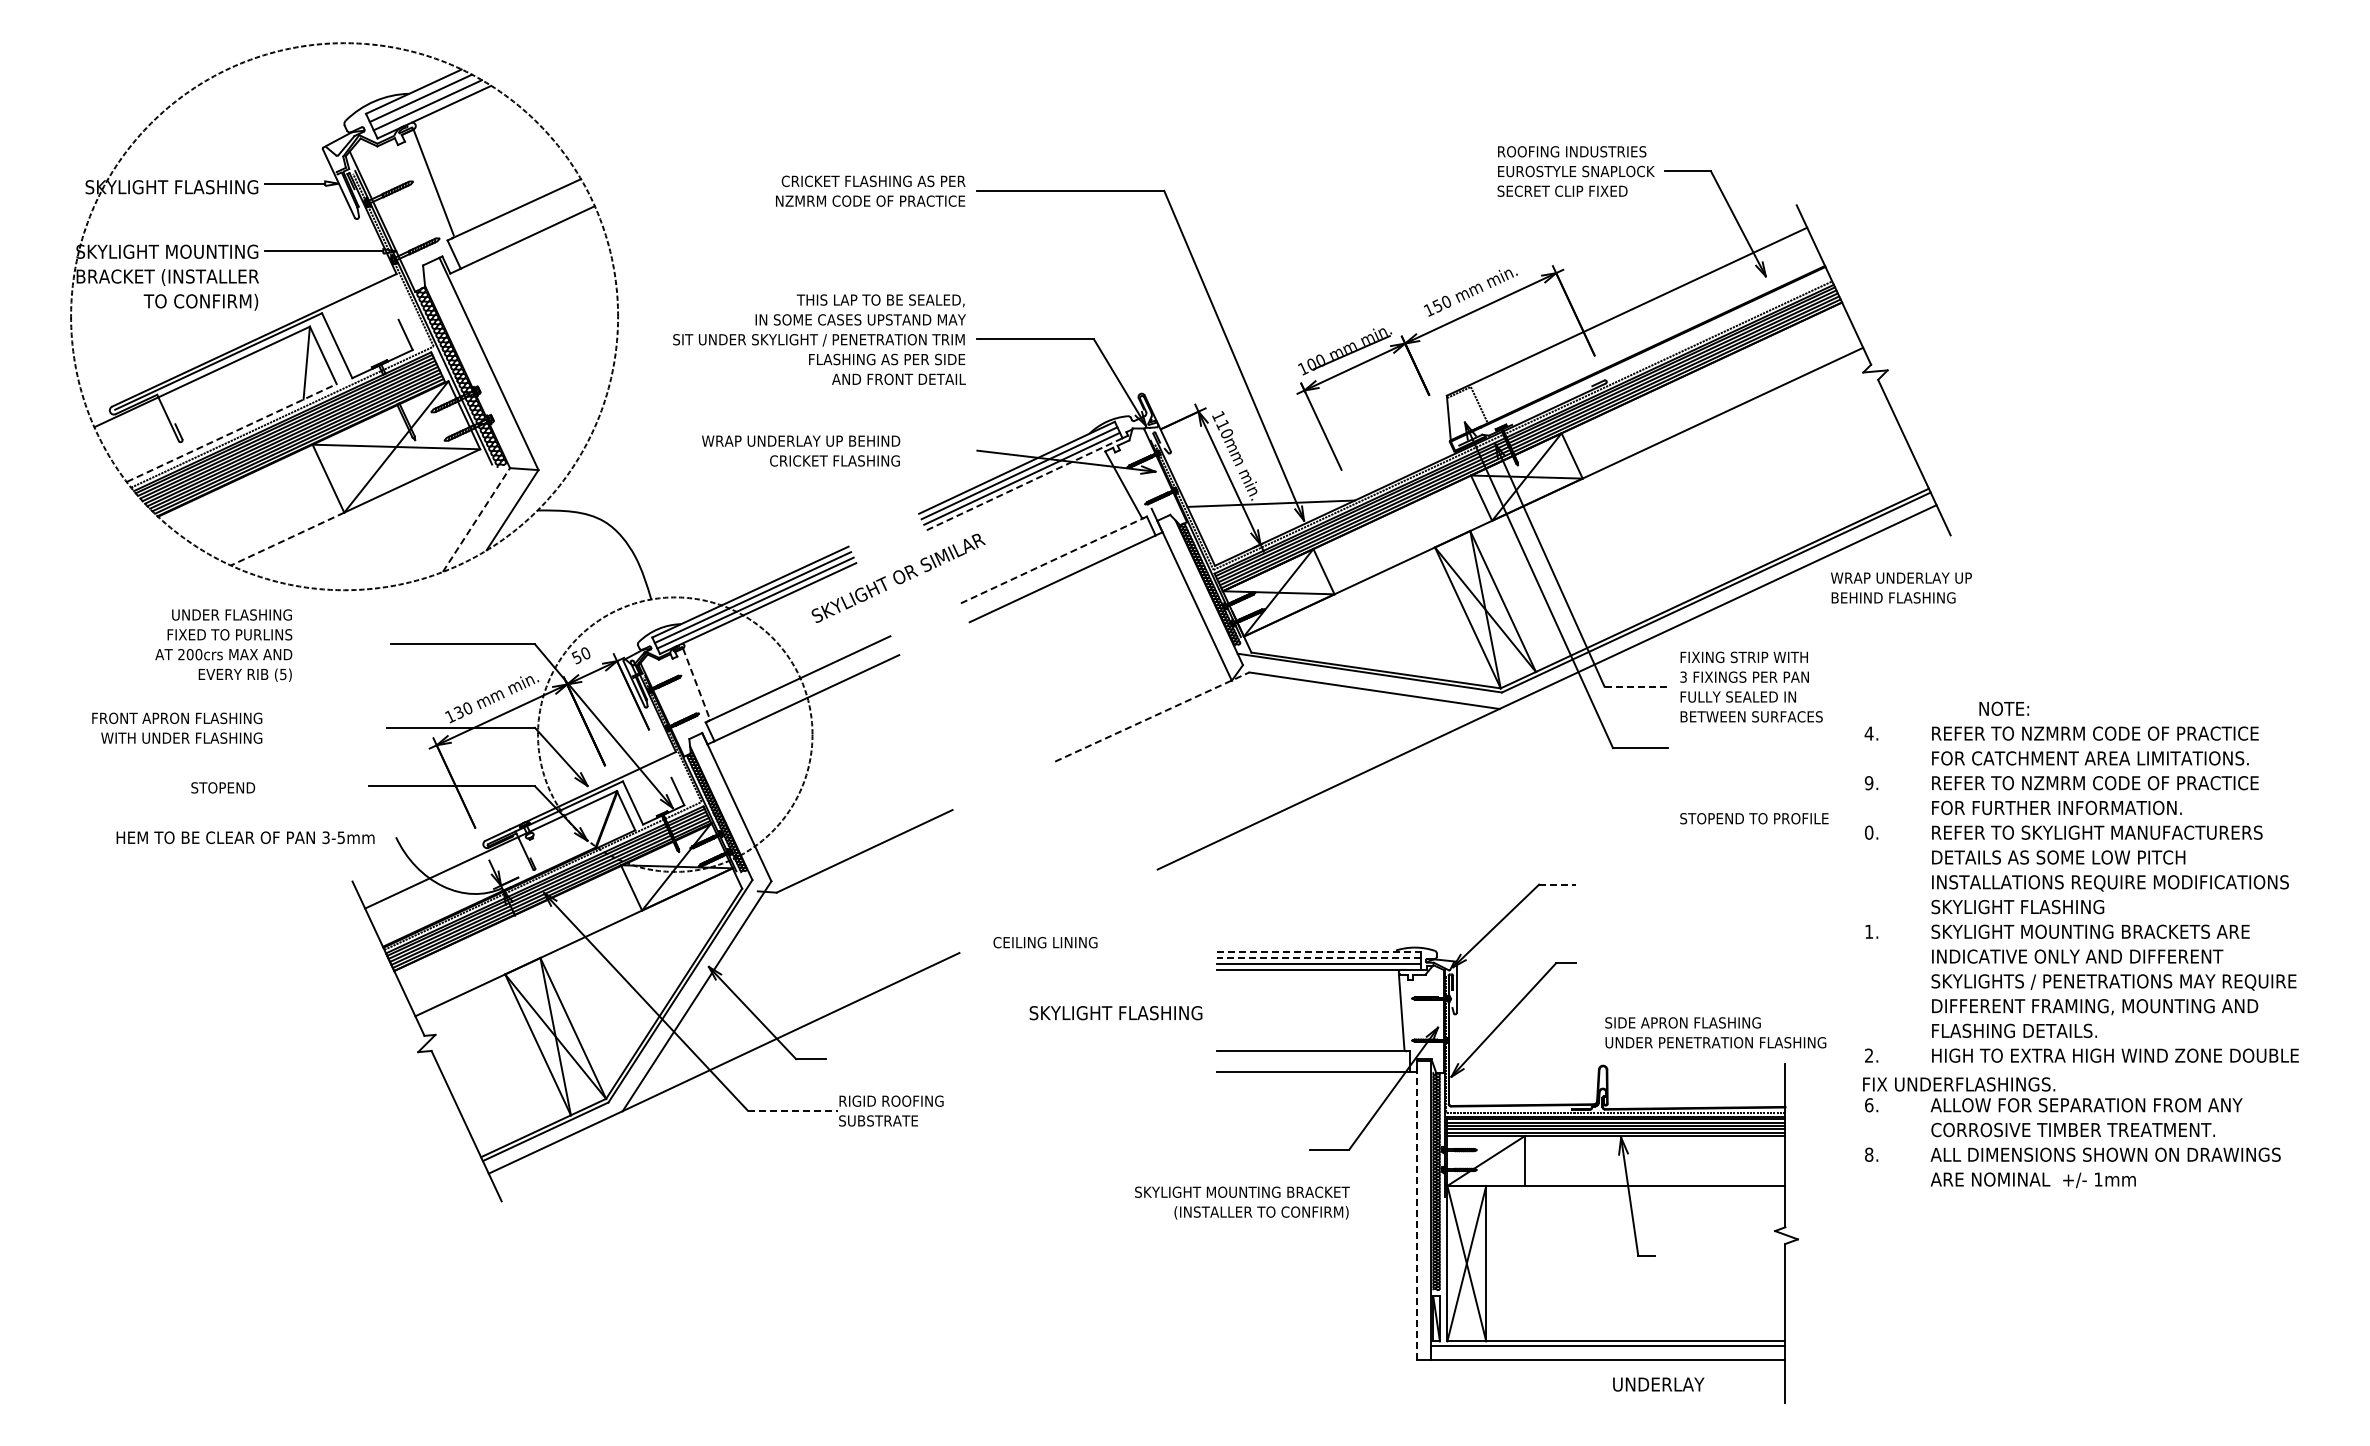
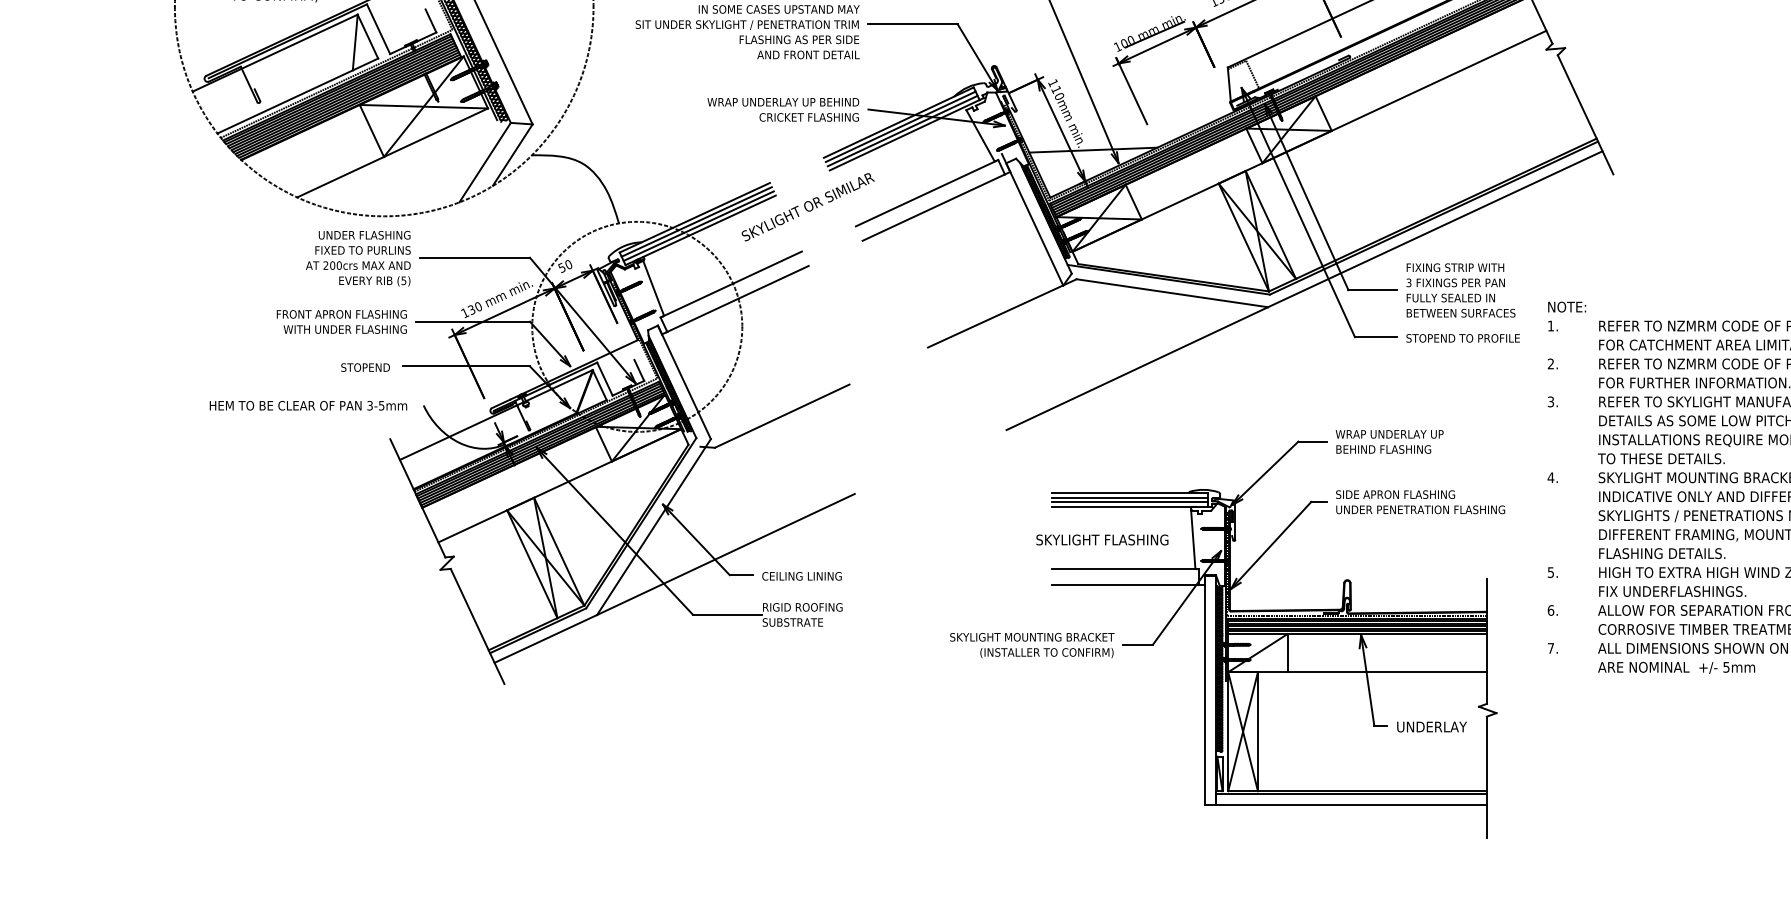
line: (231, 433) -> (297, 96), dashed -> solid
text: (801, 450) -> (783, 109), moved
line: (1025, 484) -> (905, 135), dashed -> solid
line: (476, 520) -> (485, 162), dashed -> solid
line: (287, 539) -> (340, 177), dashed -> solid
line: (1052, 560) -> (925, 193), dashed -> solid
text: (1901, 587) -> (1389, 441), moved
text: (223, 645) -> (358, 258), moved
line: (696, 683) -> (653, 287), dashed -> solid
line: (1636, 686) -> (1372, 290), dashed -> solid
text: (2003, 708) -> (1566, 306), moved
line: (1152, 717) -> (1002, 313), dashed -> solid
text: (177, 727) -> (342, 321), moved
text: (1868, 733) -> (1550, 325), 4. -> 1.
text: (1868, 783) -> (1550, 364), 9. -> 2.
text: (223, 787) -> (365, 367), moved
text: (1754, 818) -> (1463, 338), moved
text: (1869, 832) -> (1551, 401), 0. -> 3.
line: (1558, 884) -> (1313, 441), dashed -> solid
text: (2017, 906) -> (1664, 458), SKYLIGHT FLASHING -> TO THESE DETAILS.
text: (1868, 931) -> (1550, 477), 1. -> 4.
text: (1045, 942) -> (802, 576), moved
line: (1318, 951) -> (1129, 492), dashed -> solid
line: (1318, 957) -> (1129, 497), dashed -> solid
text: (1115, 1013) -> (1102, 540), moved
text: (1715, 1032) -> (1420, 502), moved
text: (1869, 1055) -> (1551, 572), 2. -> 5.
text: (1959, 1084) -> (1672, 591), moved
line: (793, 1110) -> (727, 614), dashed -> solid
text: (1869, 1154) -> (1551, 648), 8. -> 7.
text: (2098, 1179) -> (1726, 667), 1mm -> 5mm
text: (1242, 1202) -> (1032, 645), moved
line: (1417, 1210) -> (1205, 691), dashed -> solid
text: (1658, 1384) -> (1431, 727), moved

